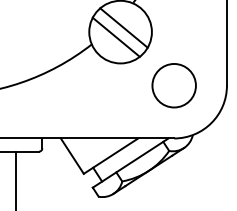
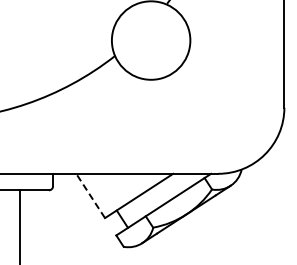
line: (124, 28) -> (155, 35), removed
line: (116, 36) -> (145, 46), removed
circle: (174, 85) -> (218, 107), removed
line: (72, 155) -> (90, 195), solid -> dashed

